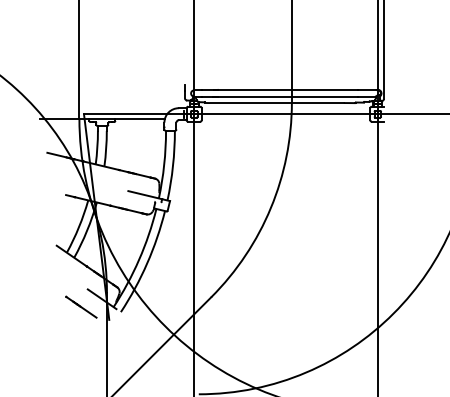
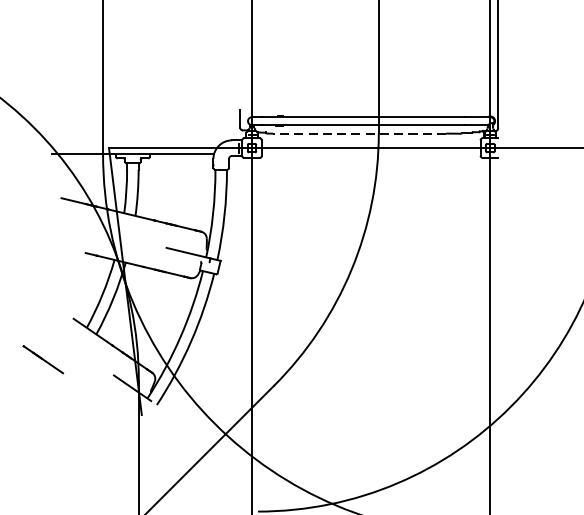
line: (277, 103) -> (360, 134), solid -> dashed
line: (81, 306) -> (43, 358), moved

